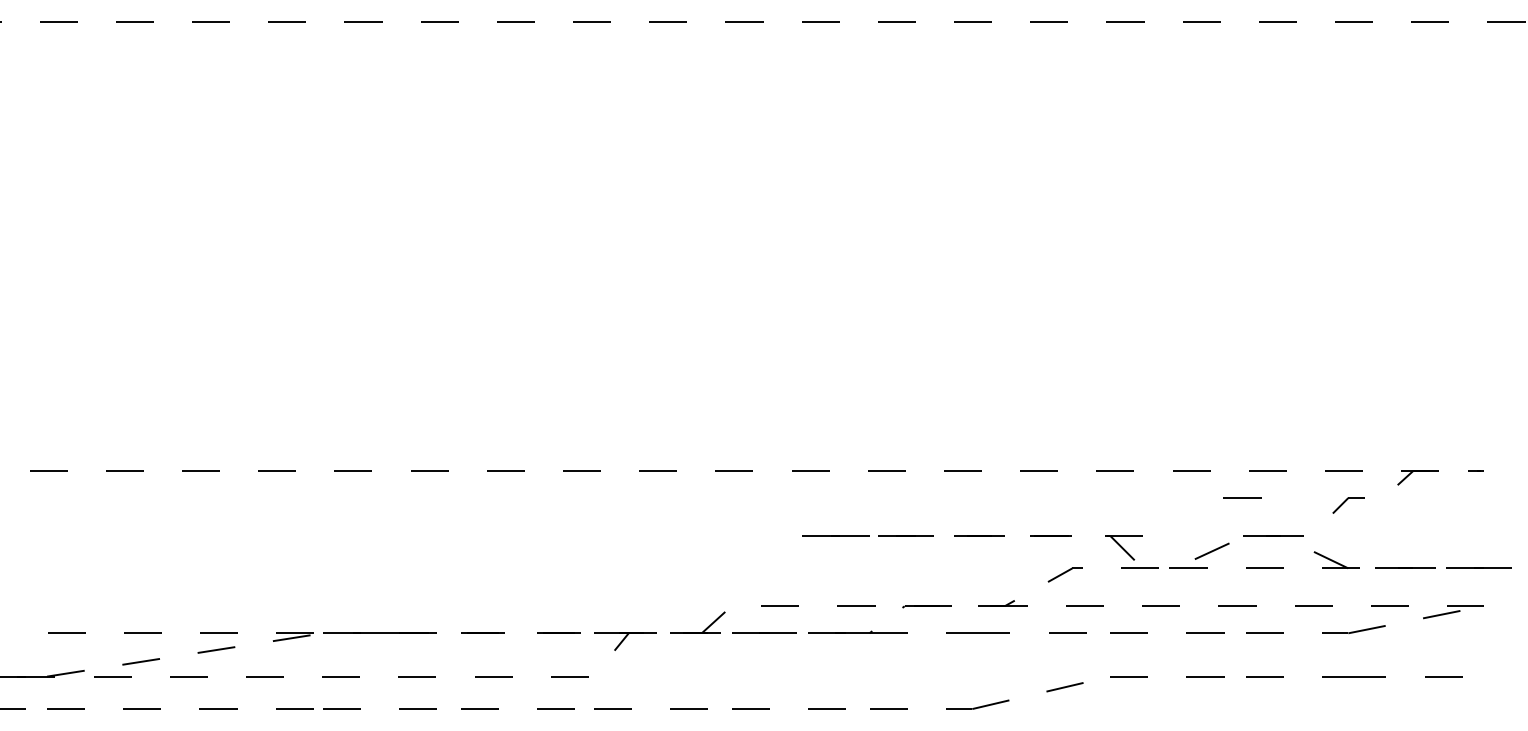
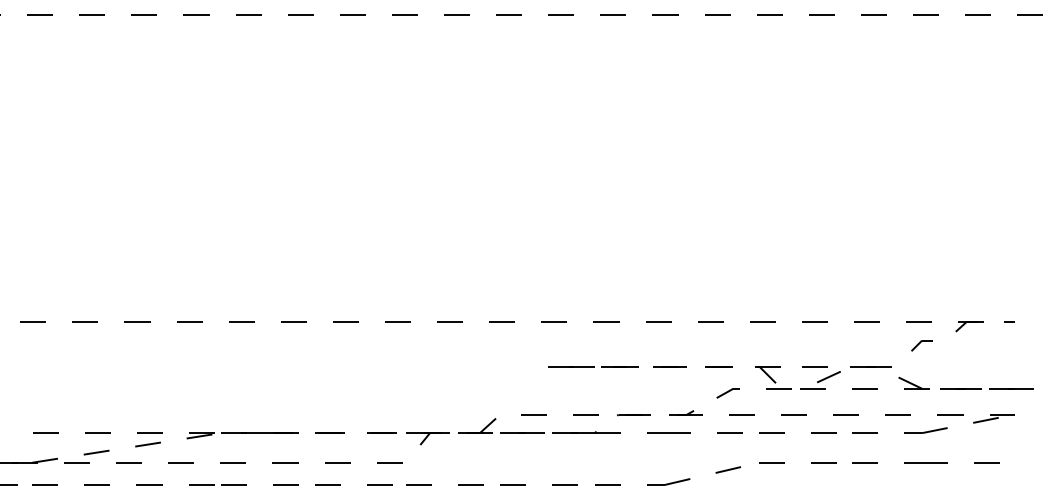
line: (1242, 497) -> (814, 366), moved

